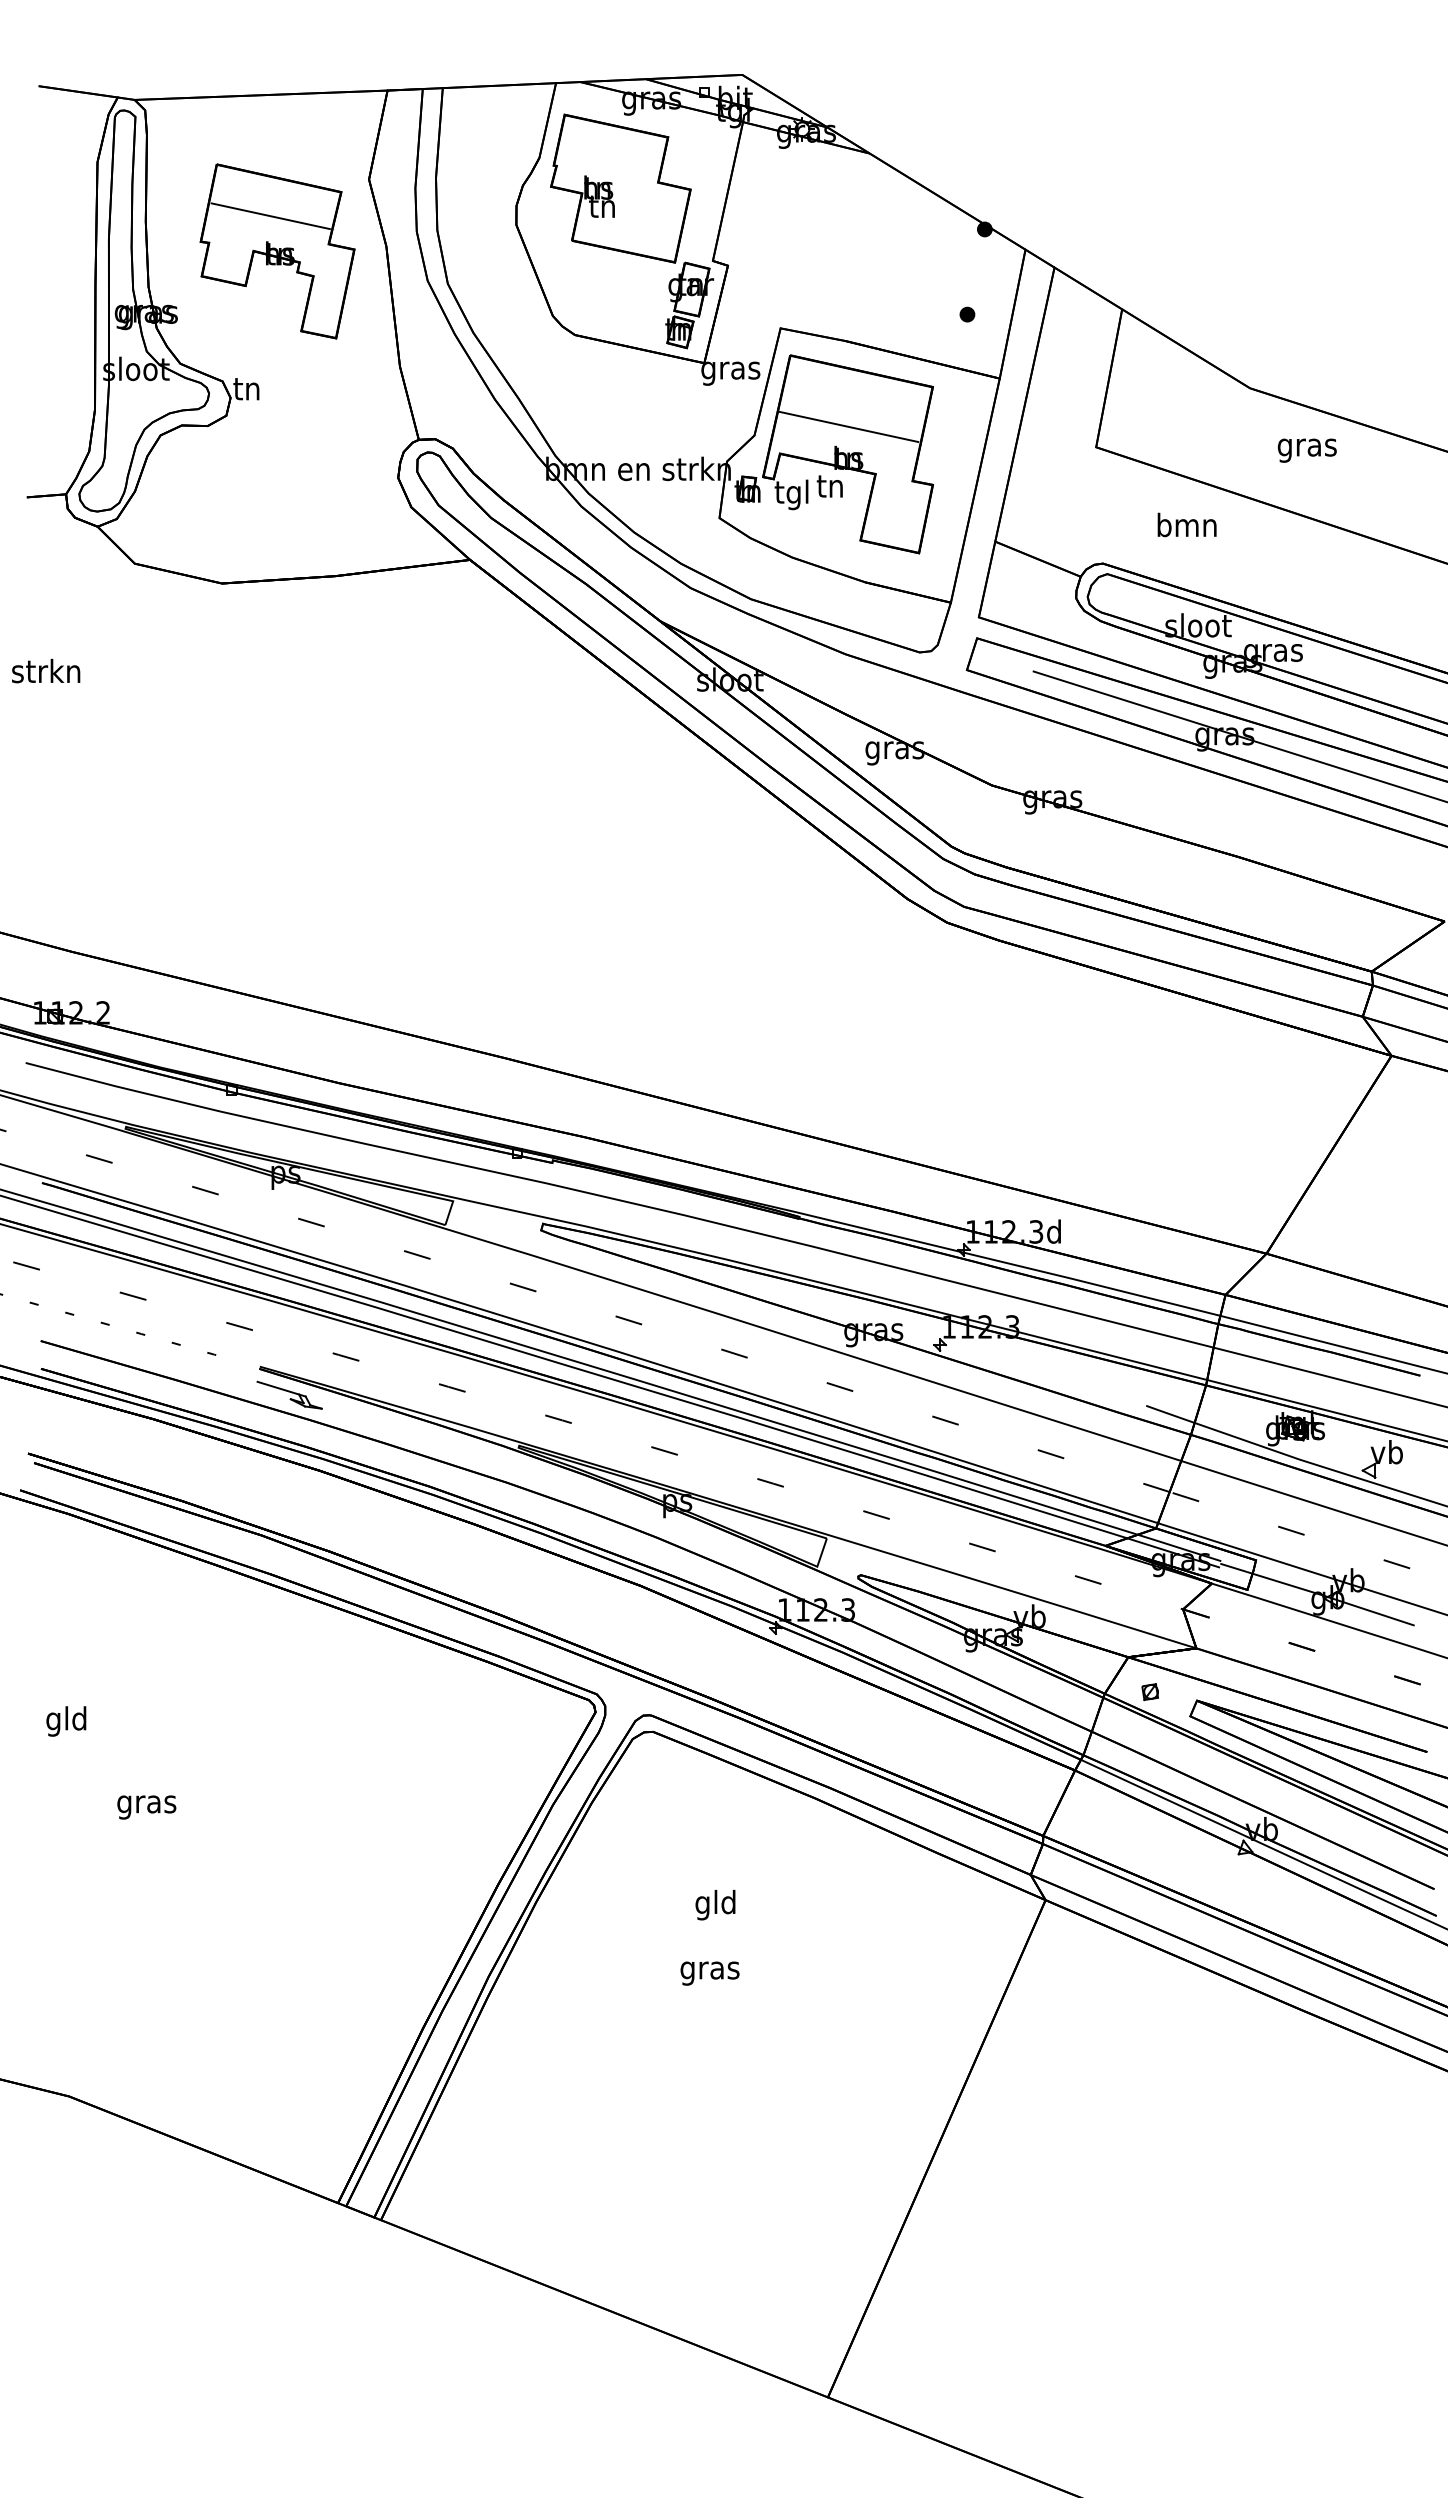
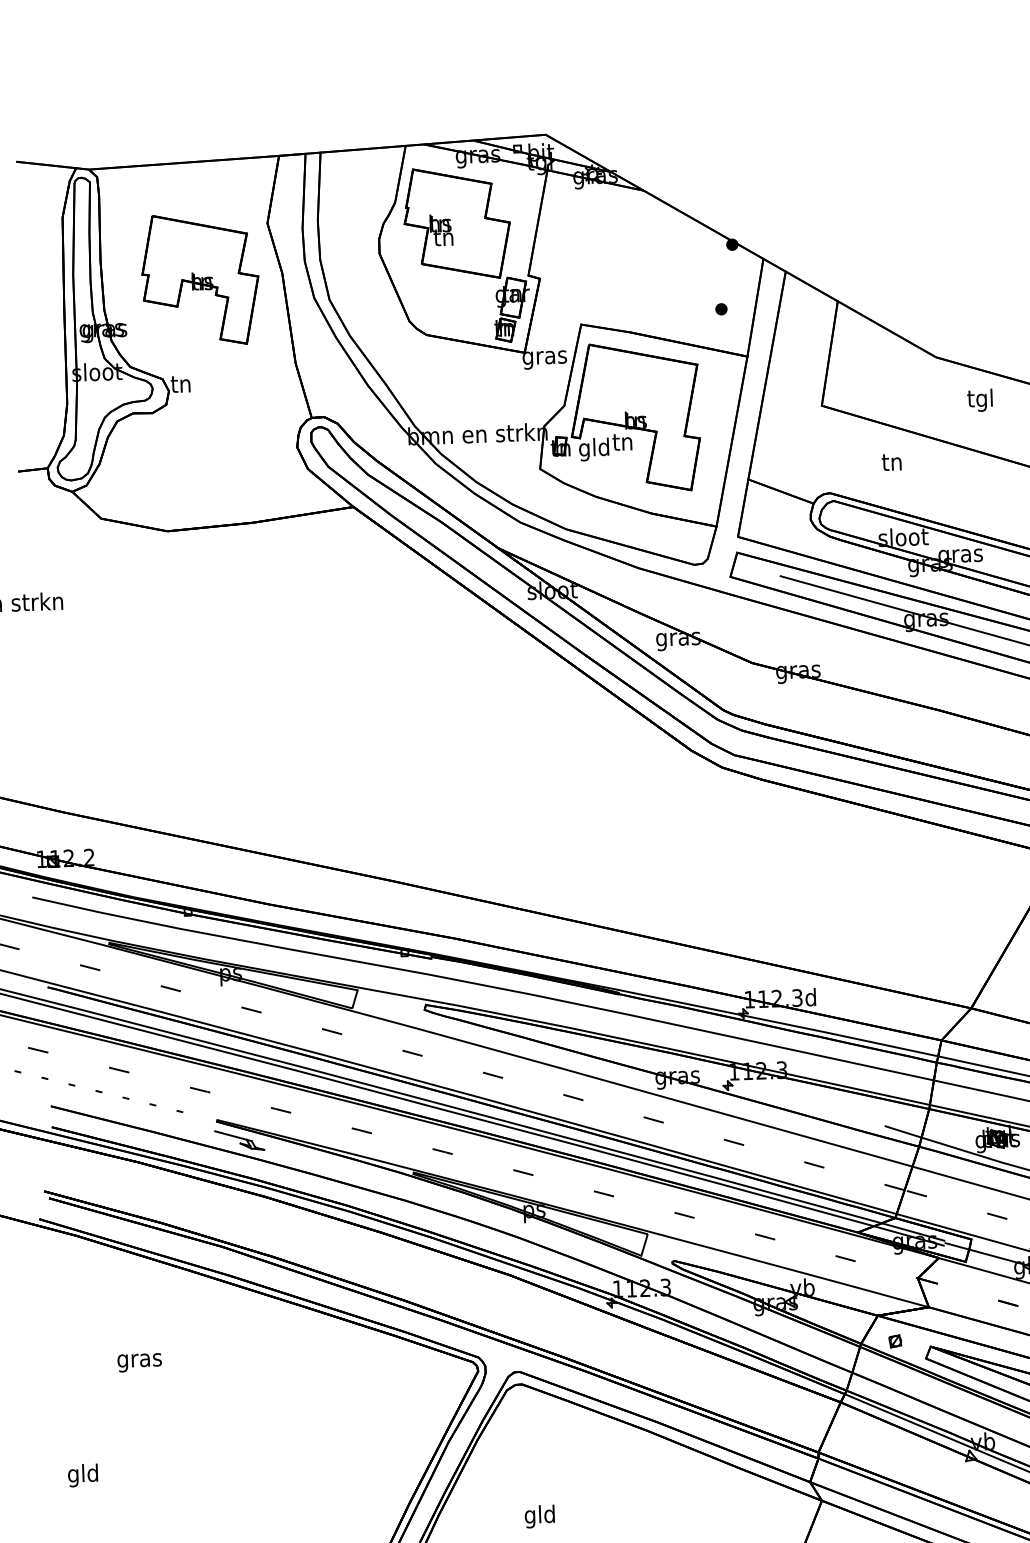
line: (270, 216) -> (194, 253), removed
line: (848, 426) -> (634, 396), removed
text: (1306, 447) -> (980, 400), gras -> tgl
text: (791, 494) -> (593, 449), tgl -> gld
text: (1186, 524) -> (891, 461), bmn -> tn
text: (66, 1721) -> (83, 1475), moved
text: (146, 1807) -> (139, 1362), moved
text: (715, 1905) -> (539, 1516), moved

